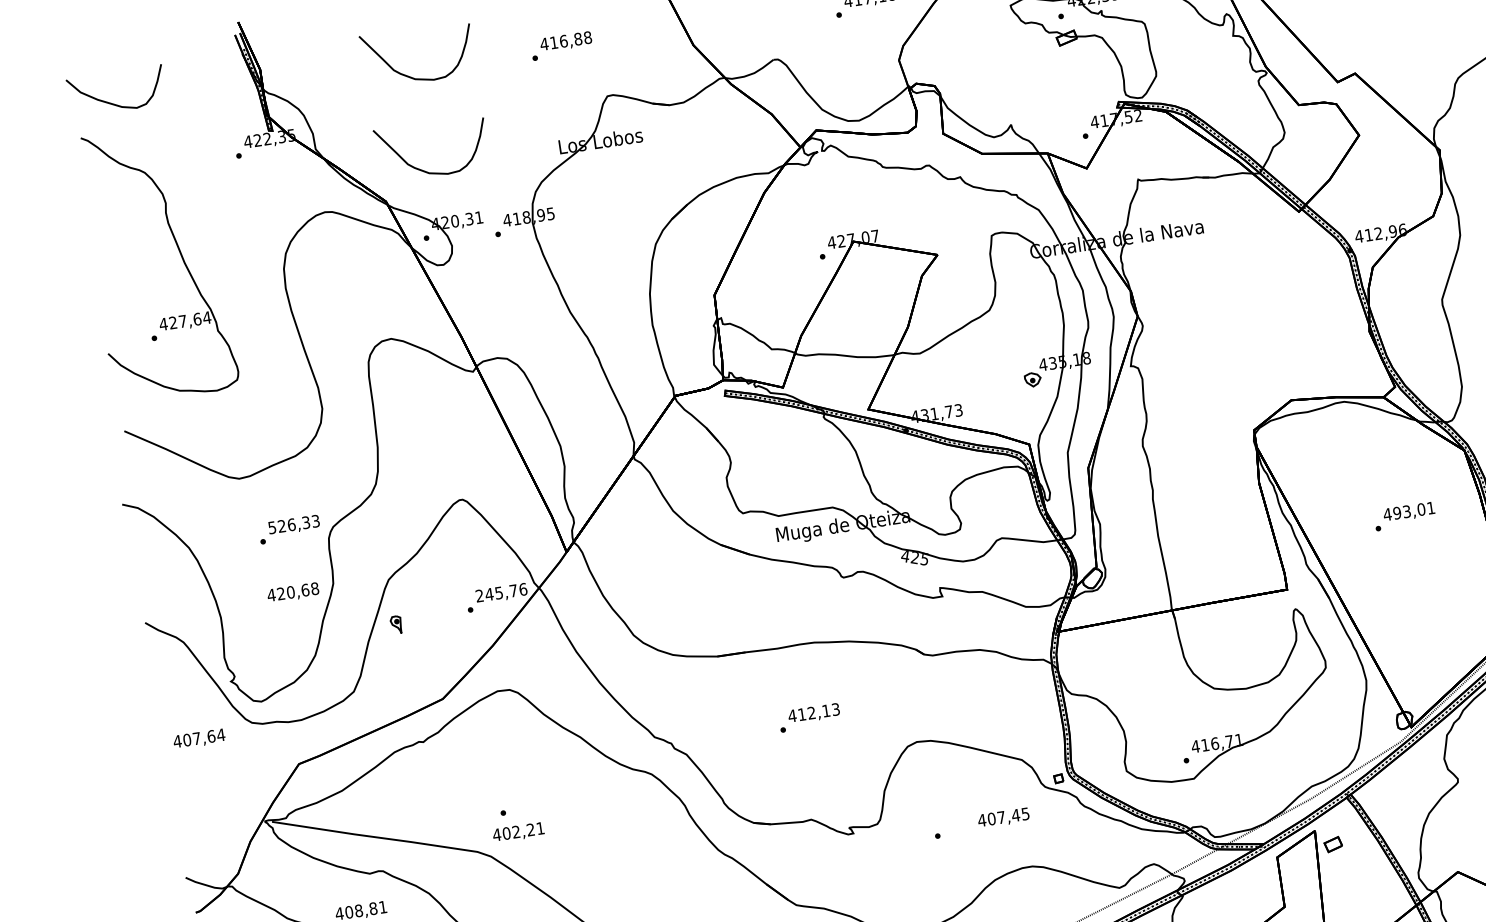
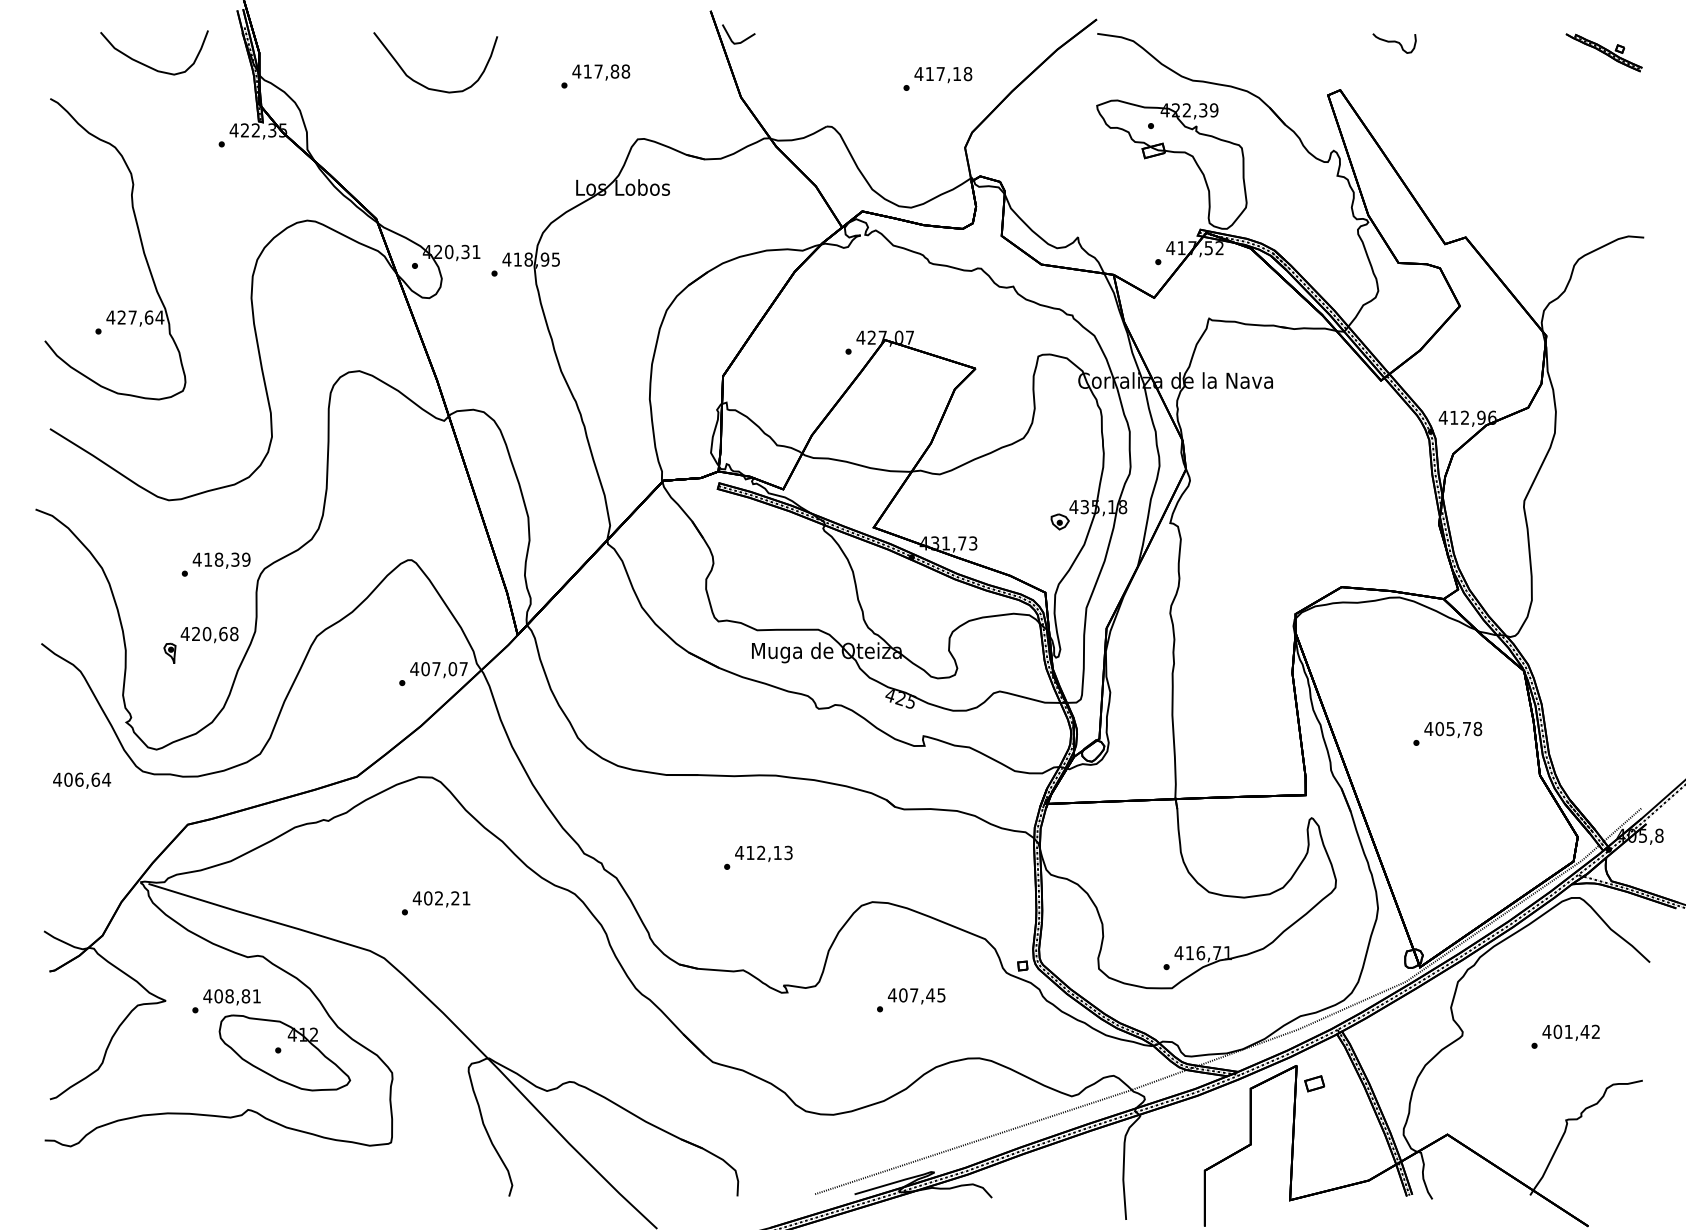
text: (563, 41) -> (598, 71), 416,88 -> 417,88
curve: (112, 103) -> (148, 65), moved
curve: (422, 169) -> (421, 189), removed
text: (1413, 510) -> (1458, 728), 493,01 -> 405,78
text: (293, 524) -> (221, 559), 526,33 -> 418,39
text: (501, 593) -> (439, 669), 245,76 -> 407,07
part: (395, 624) -> (169, 652), moved
text: (196, 738) -> (79, 779), 407,64 -> 406,64
text: (1003, 818) -> (916, 996), moved
text: (518, 832) -> (441, 899), moved

